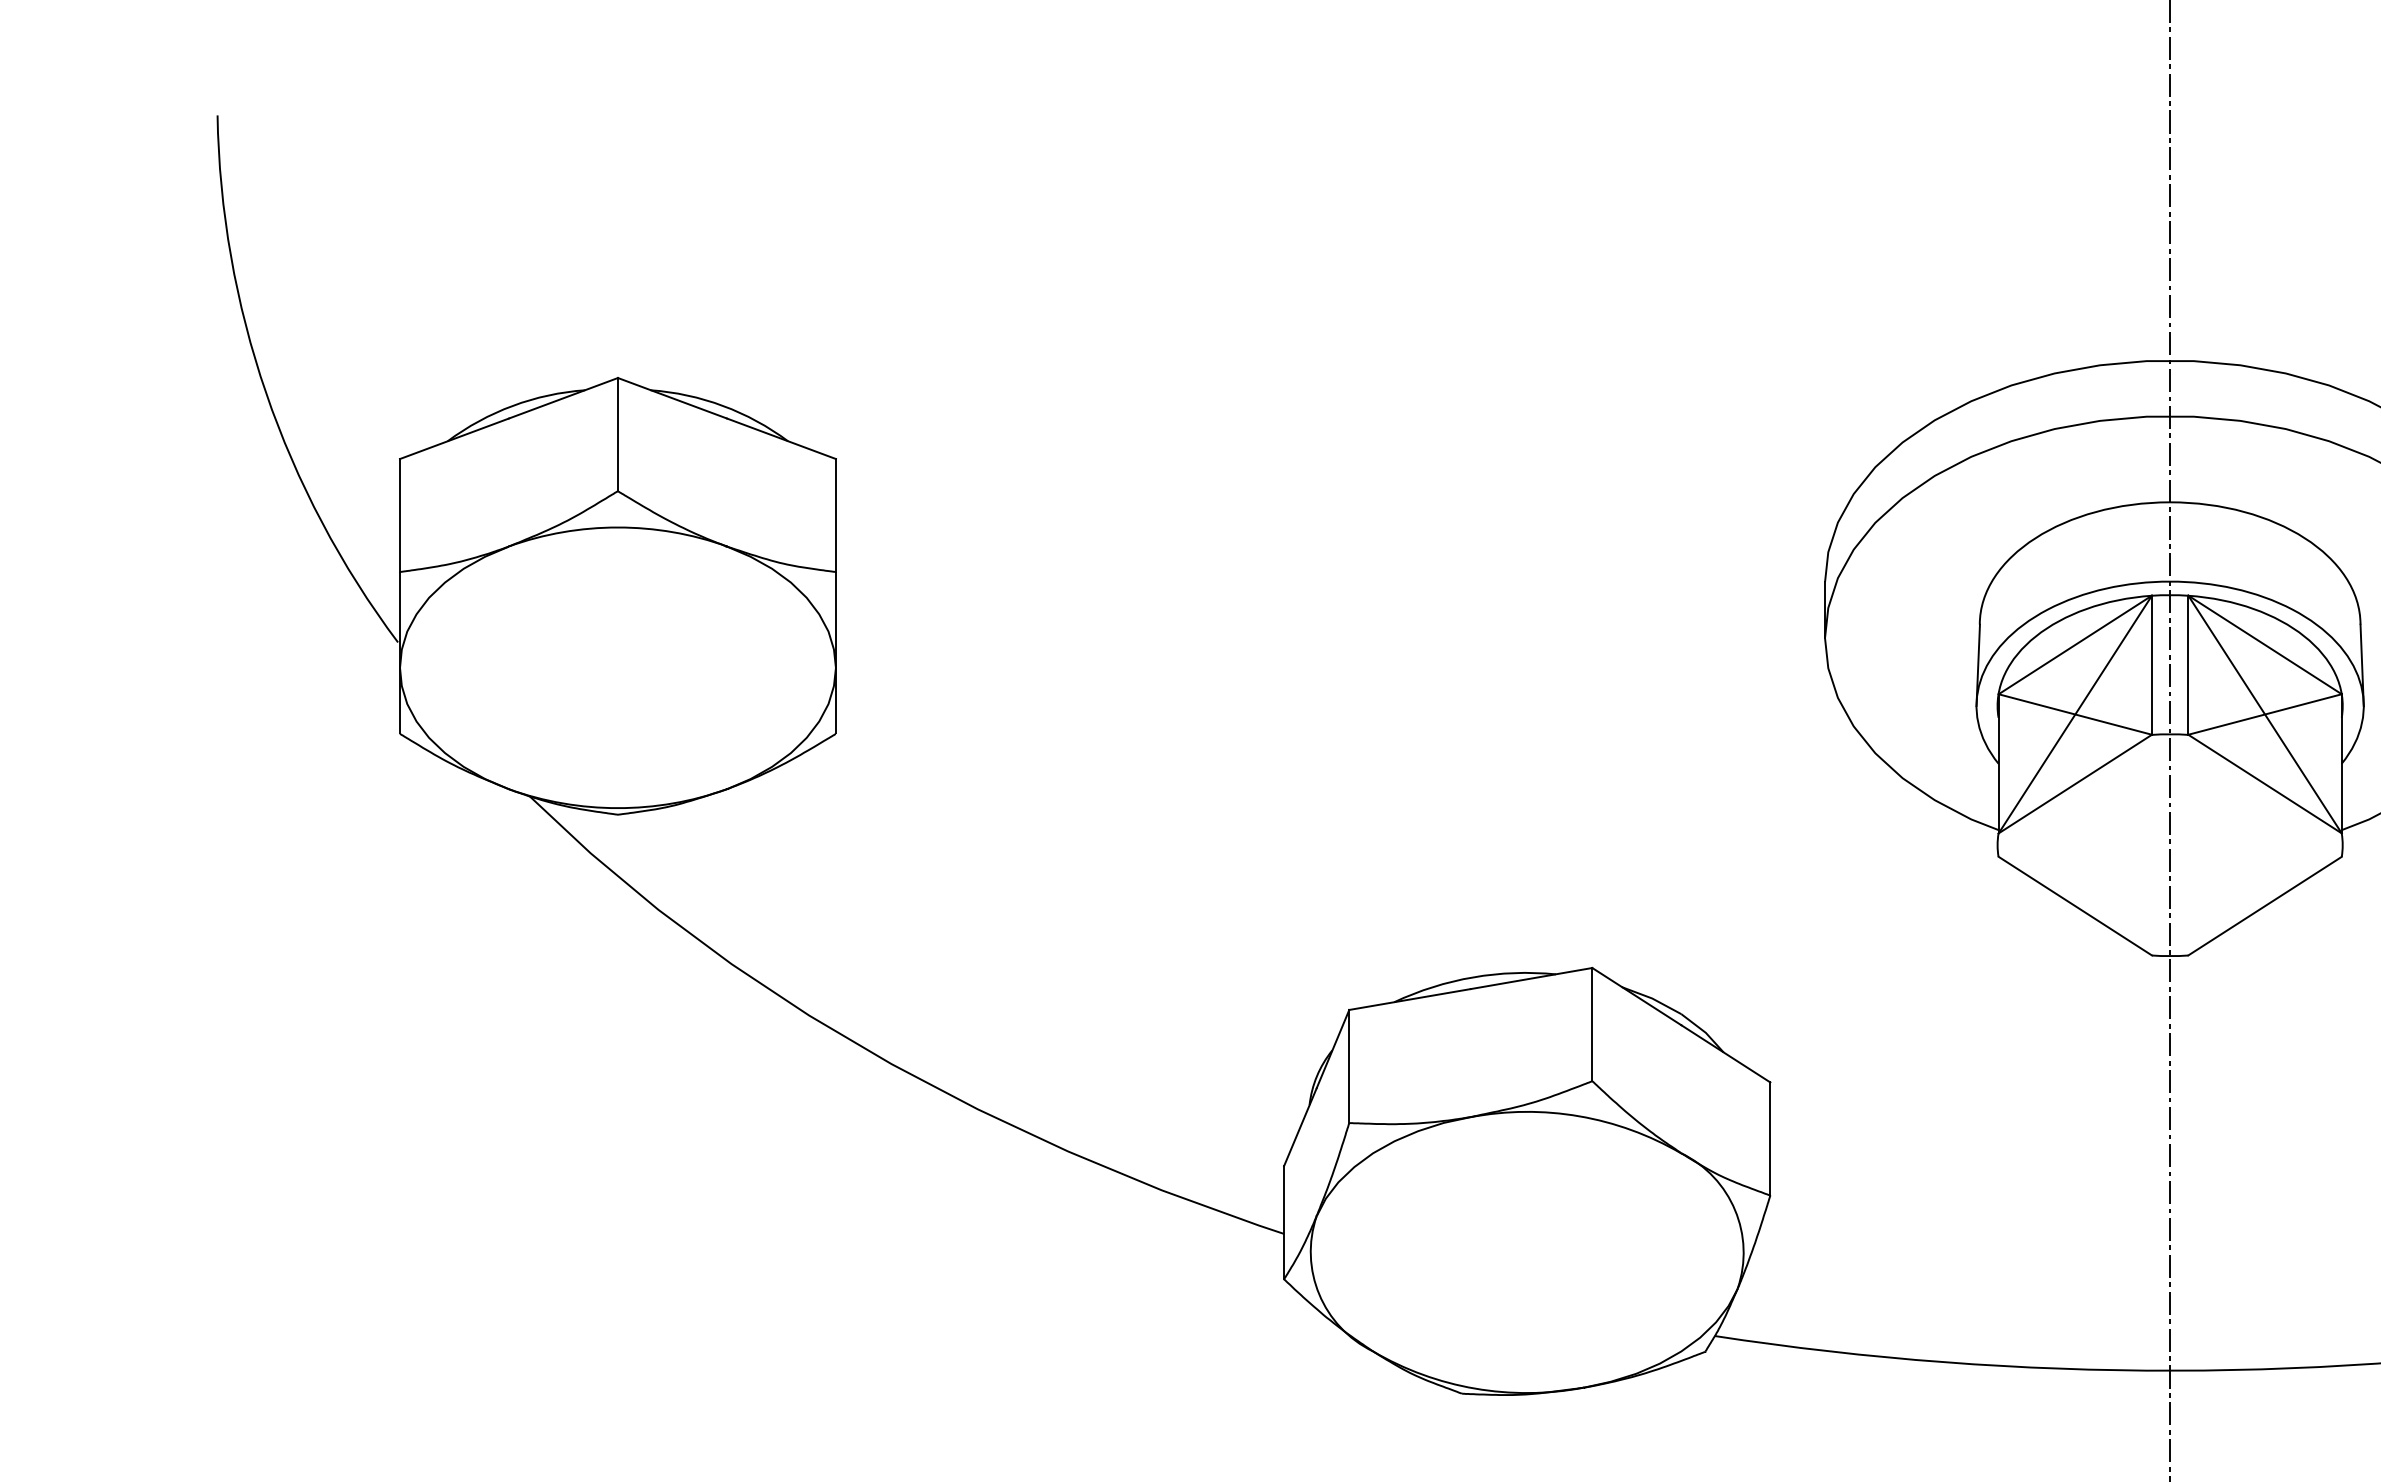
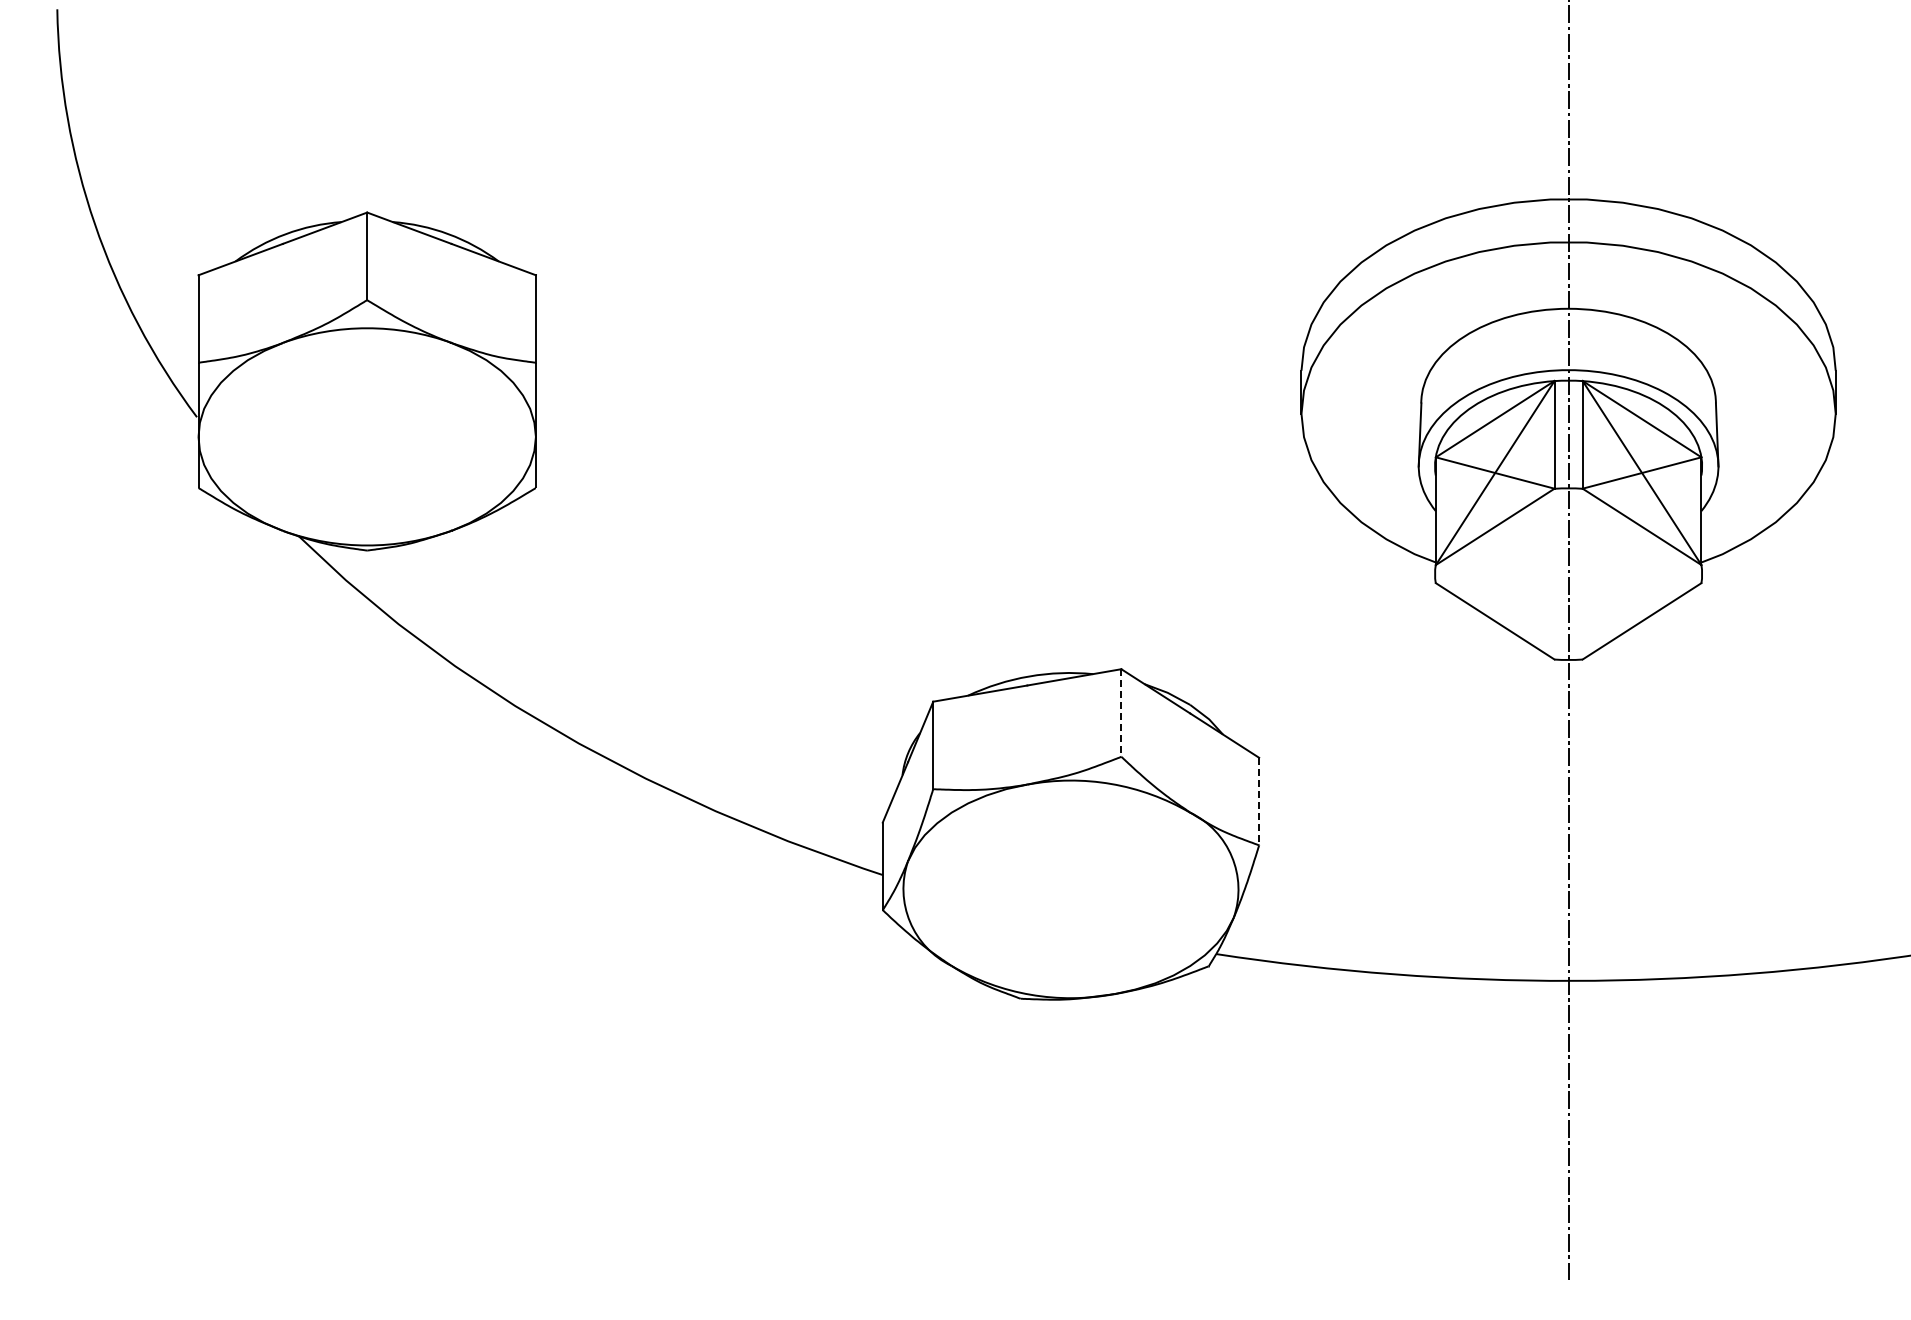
line: (1592, 1025) -> (1121, 713), solid -> dashed
line: (1770, 1138) -> (1259, 801), solid -> dashed

